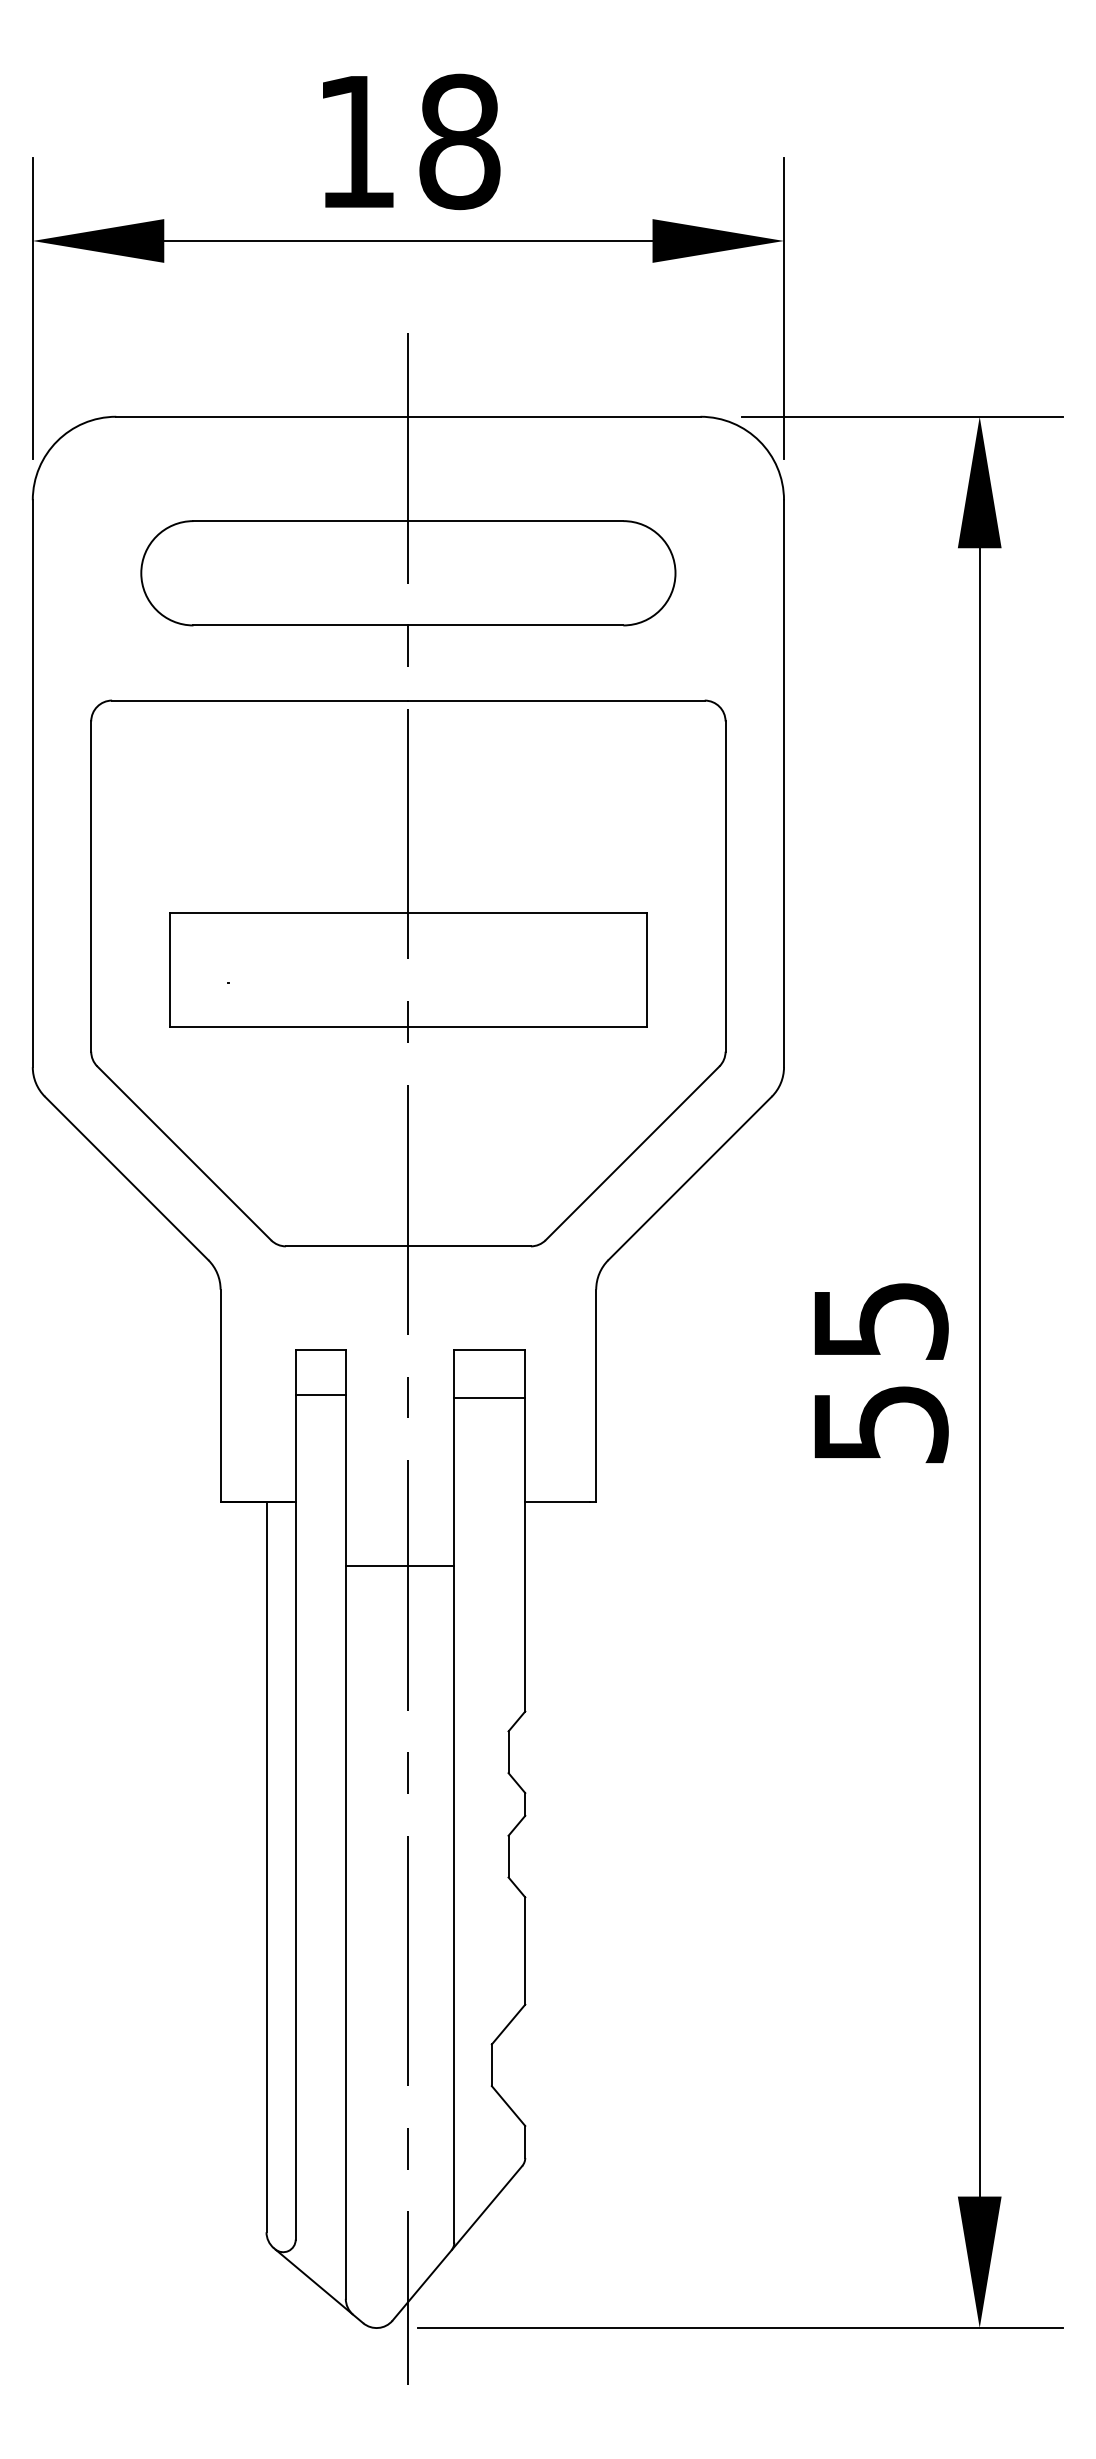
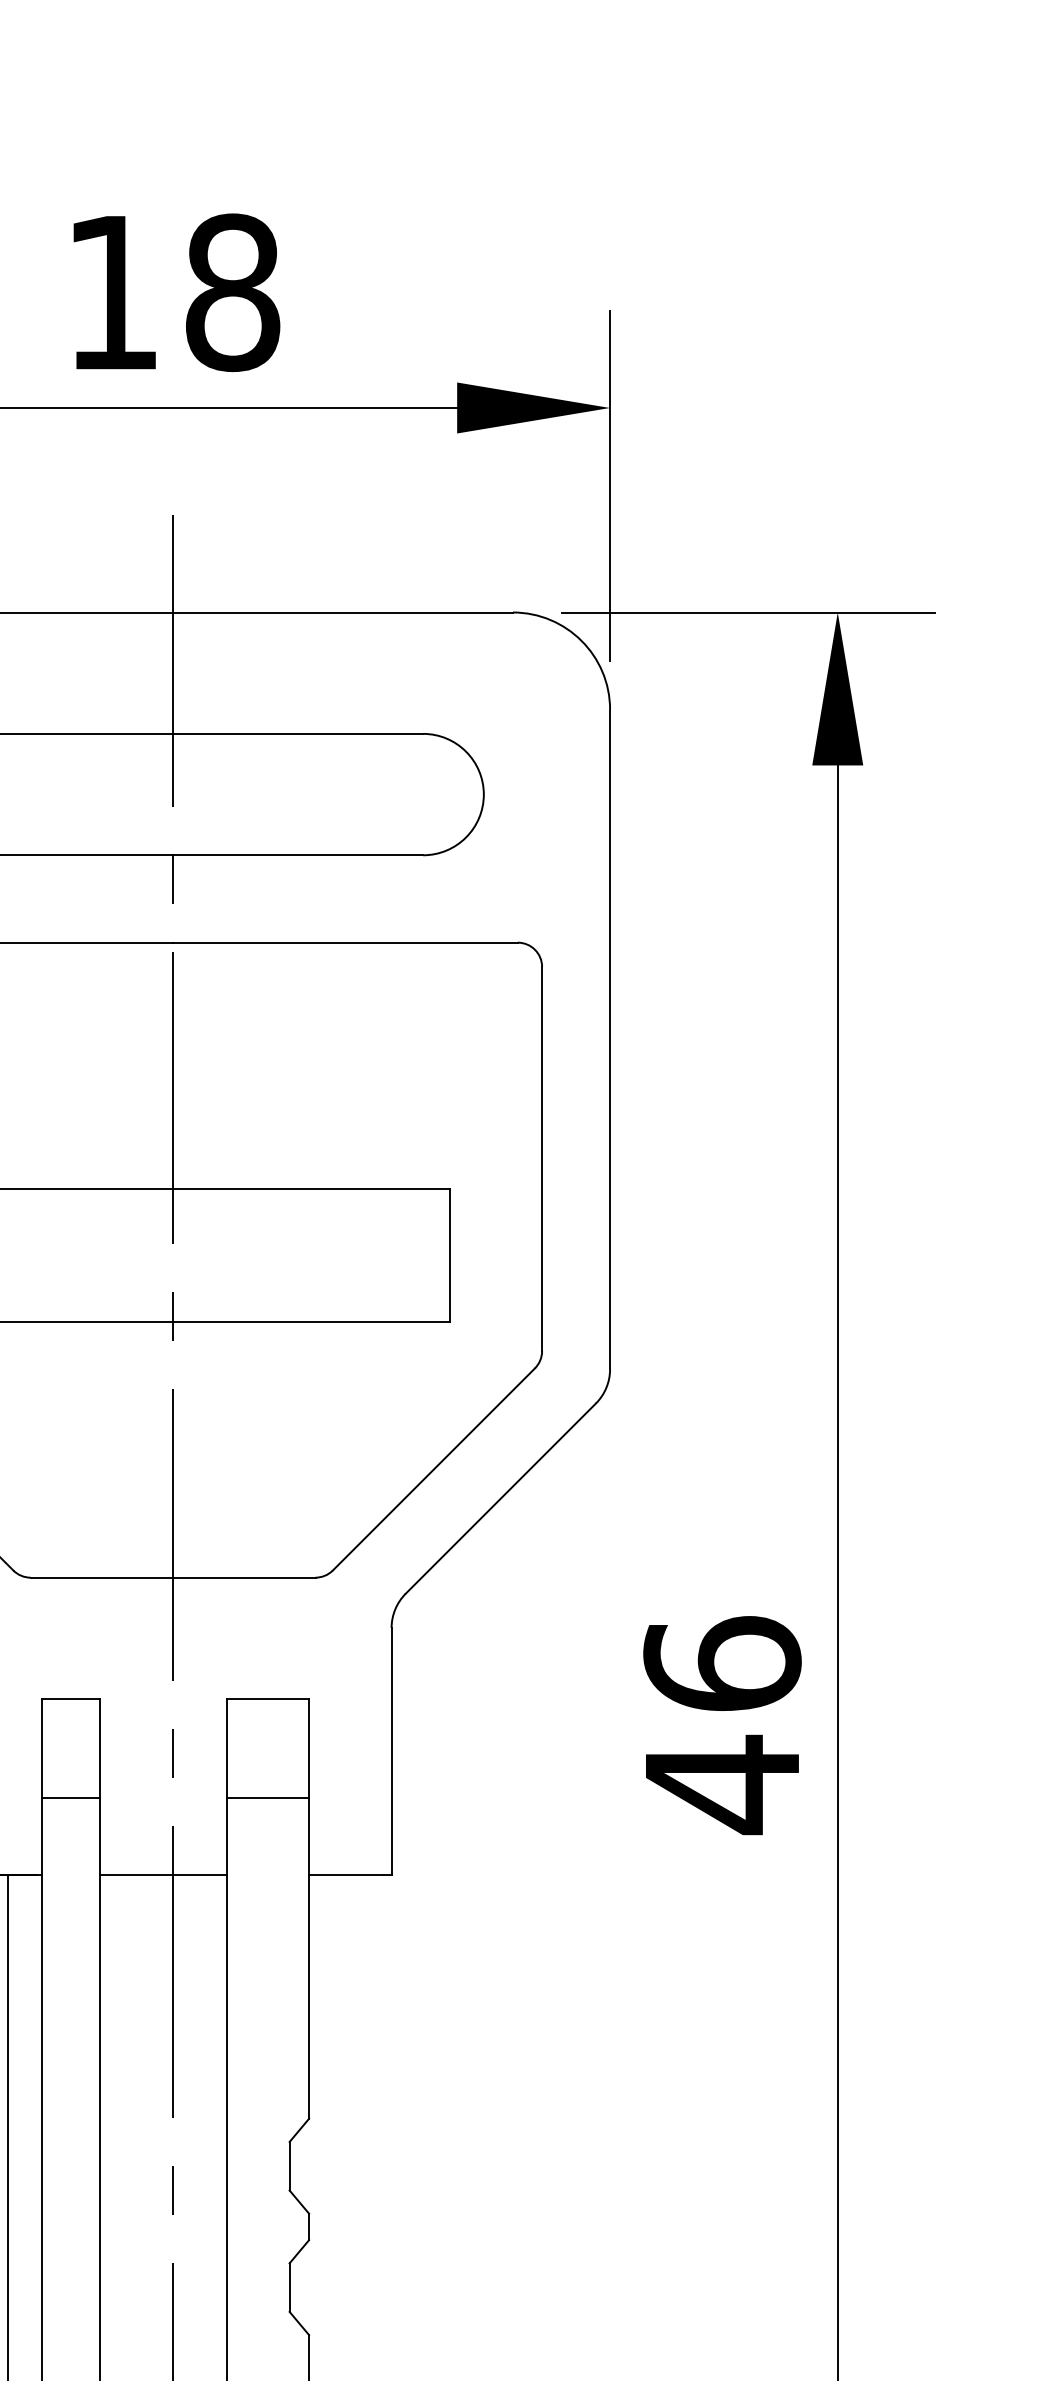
text: (880, 1373) -> (722, 1725), 55 -> 46
line: (320, 1394) -> (70, 1797), moved
line: (489, 1397) -> (267, 1797), moved
line: (399, 1565) -> (162, 1874), moved

